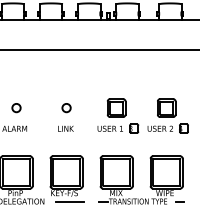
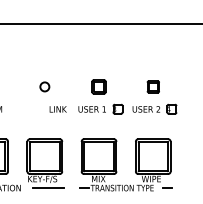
part: (116, 107) -> (98, 86), size x0.7
part: (166, 107) -> (153, 86), size x0.6
text: (65, 128) -> (57, 109), moved

